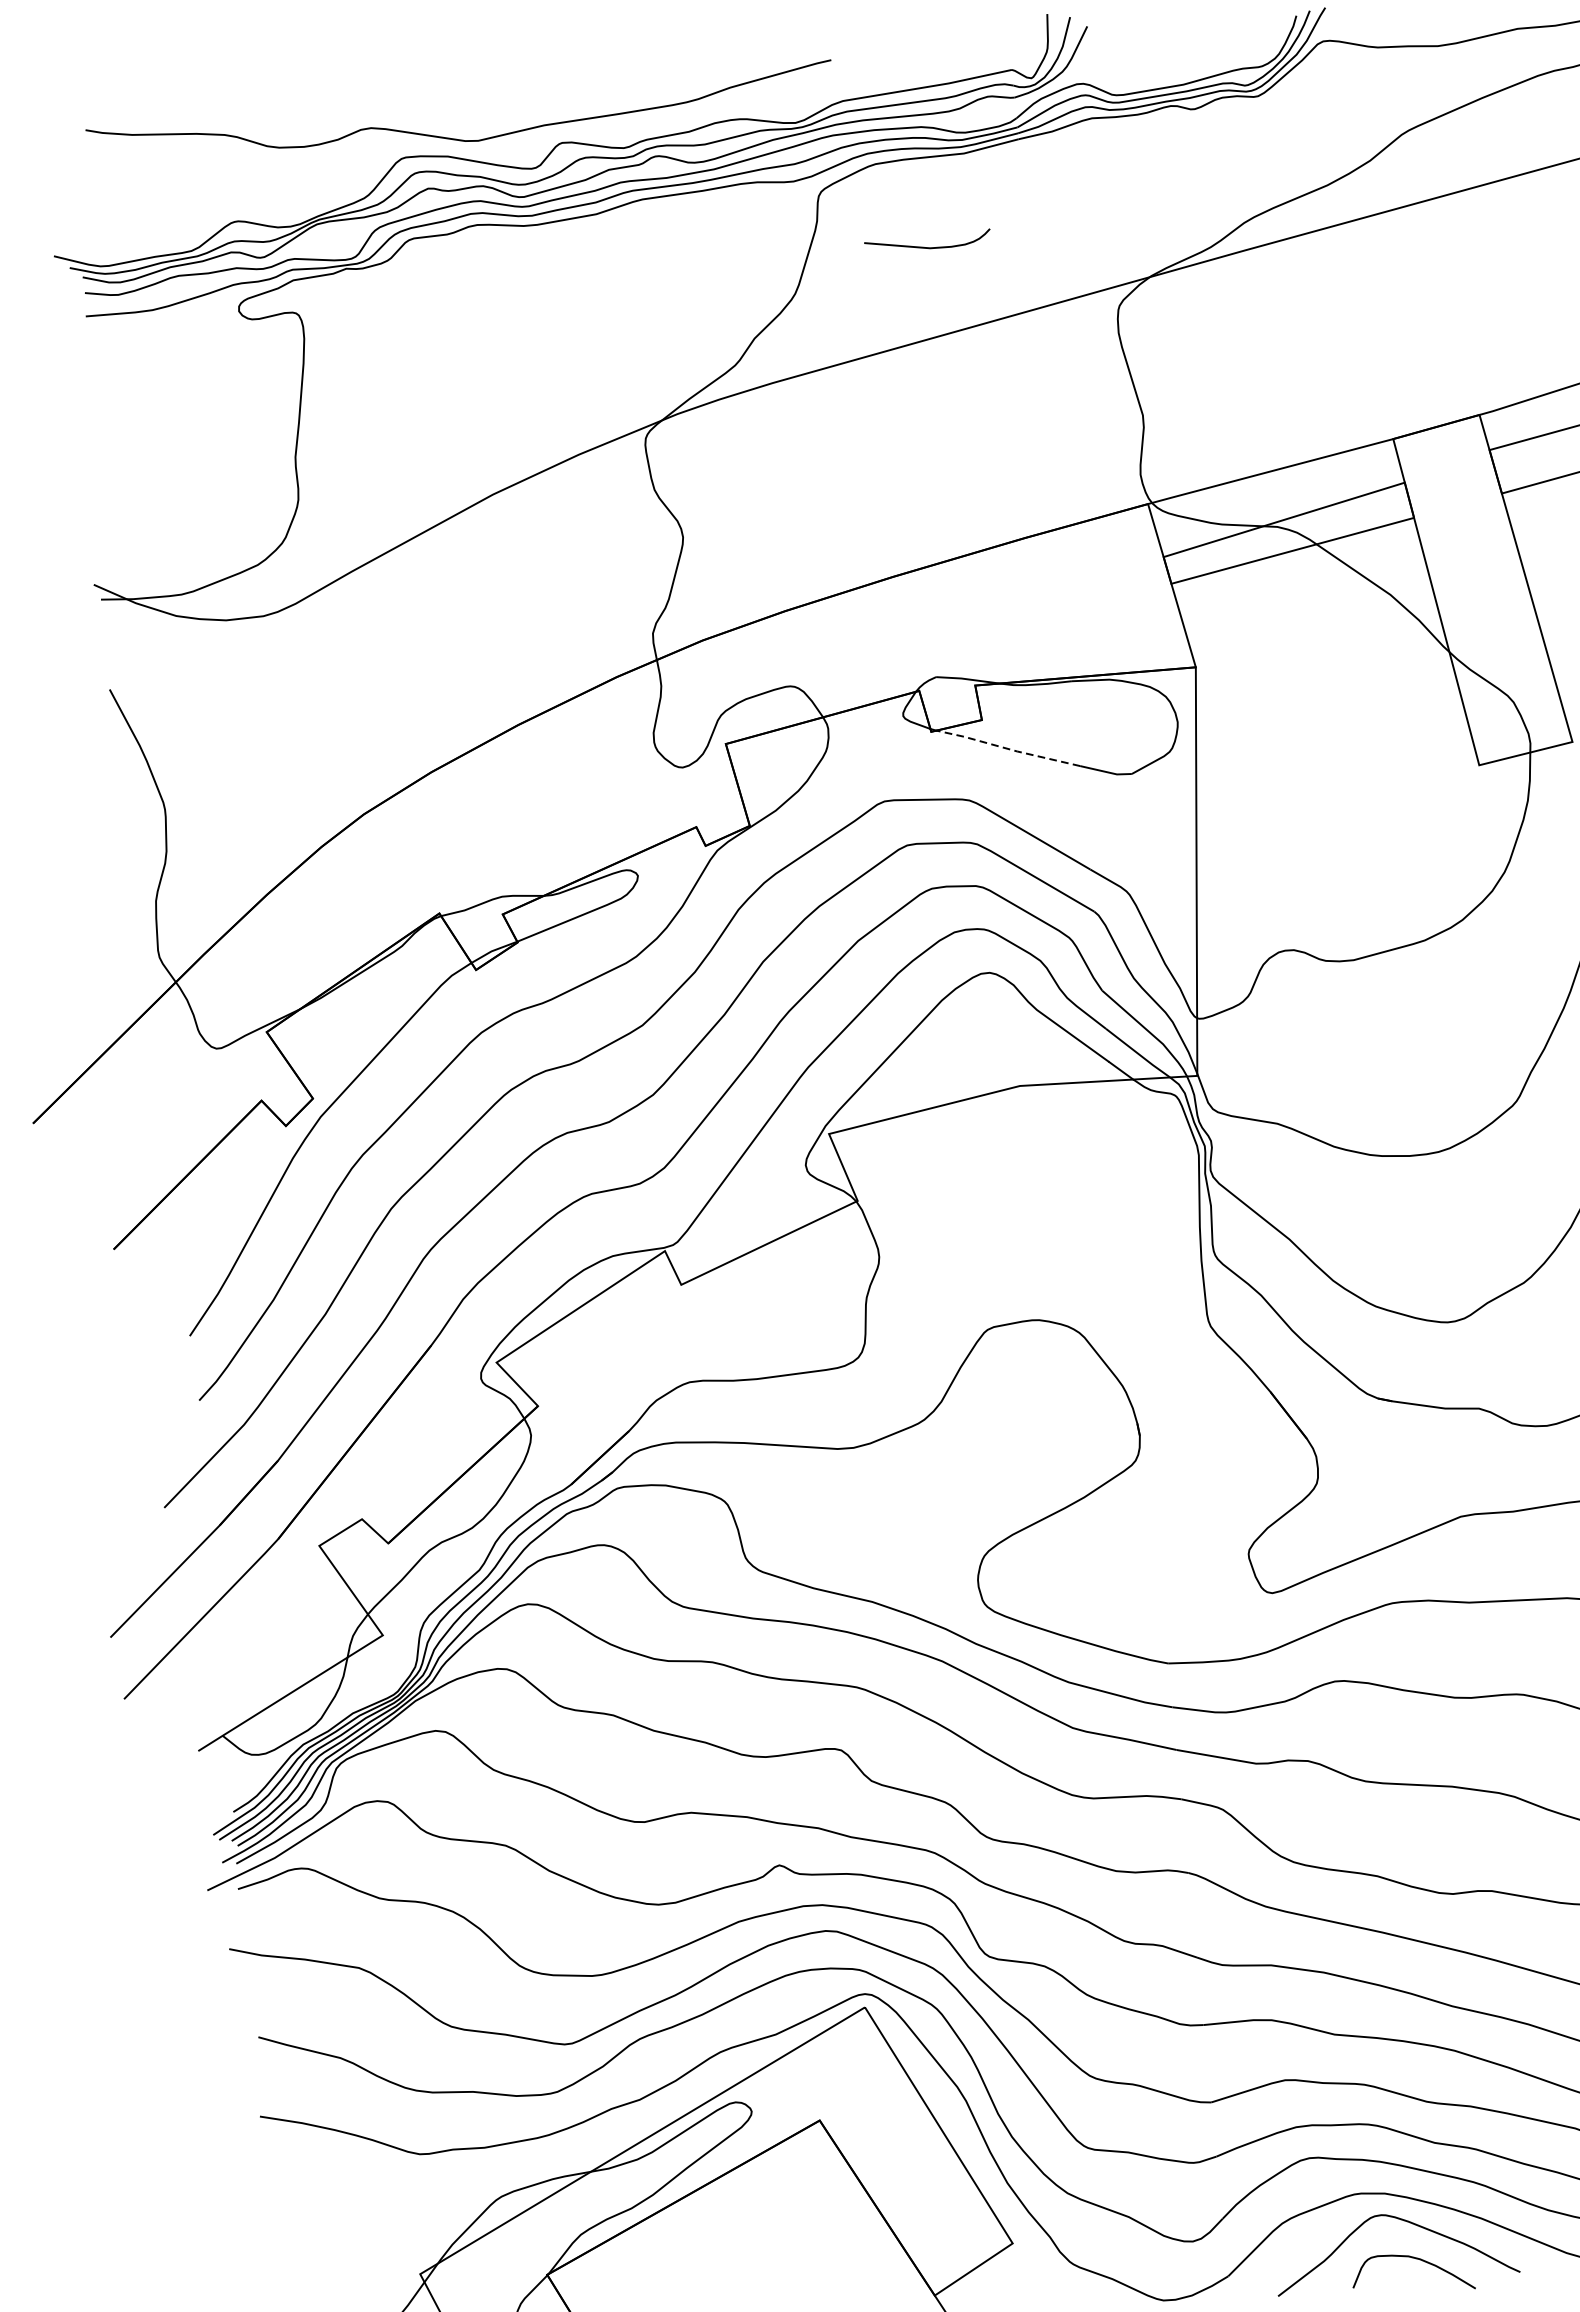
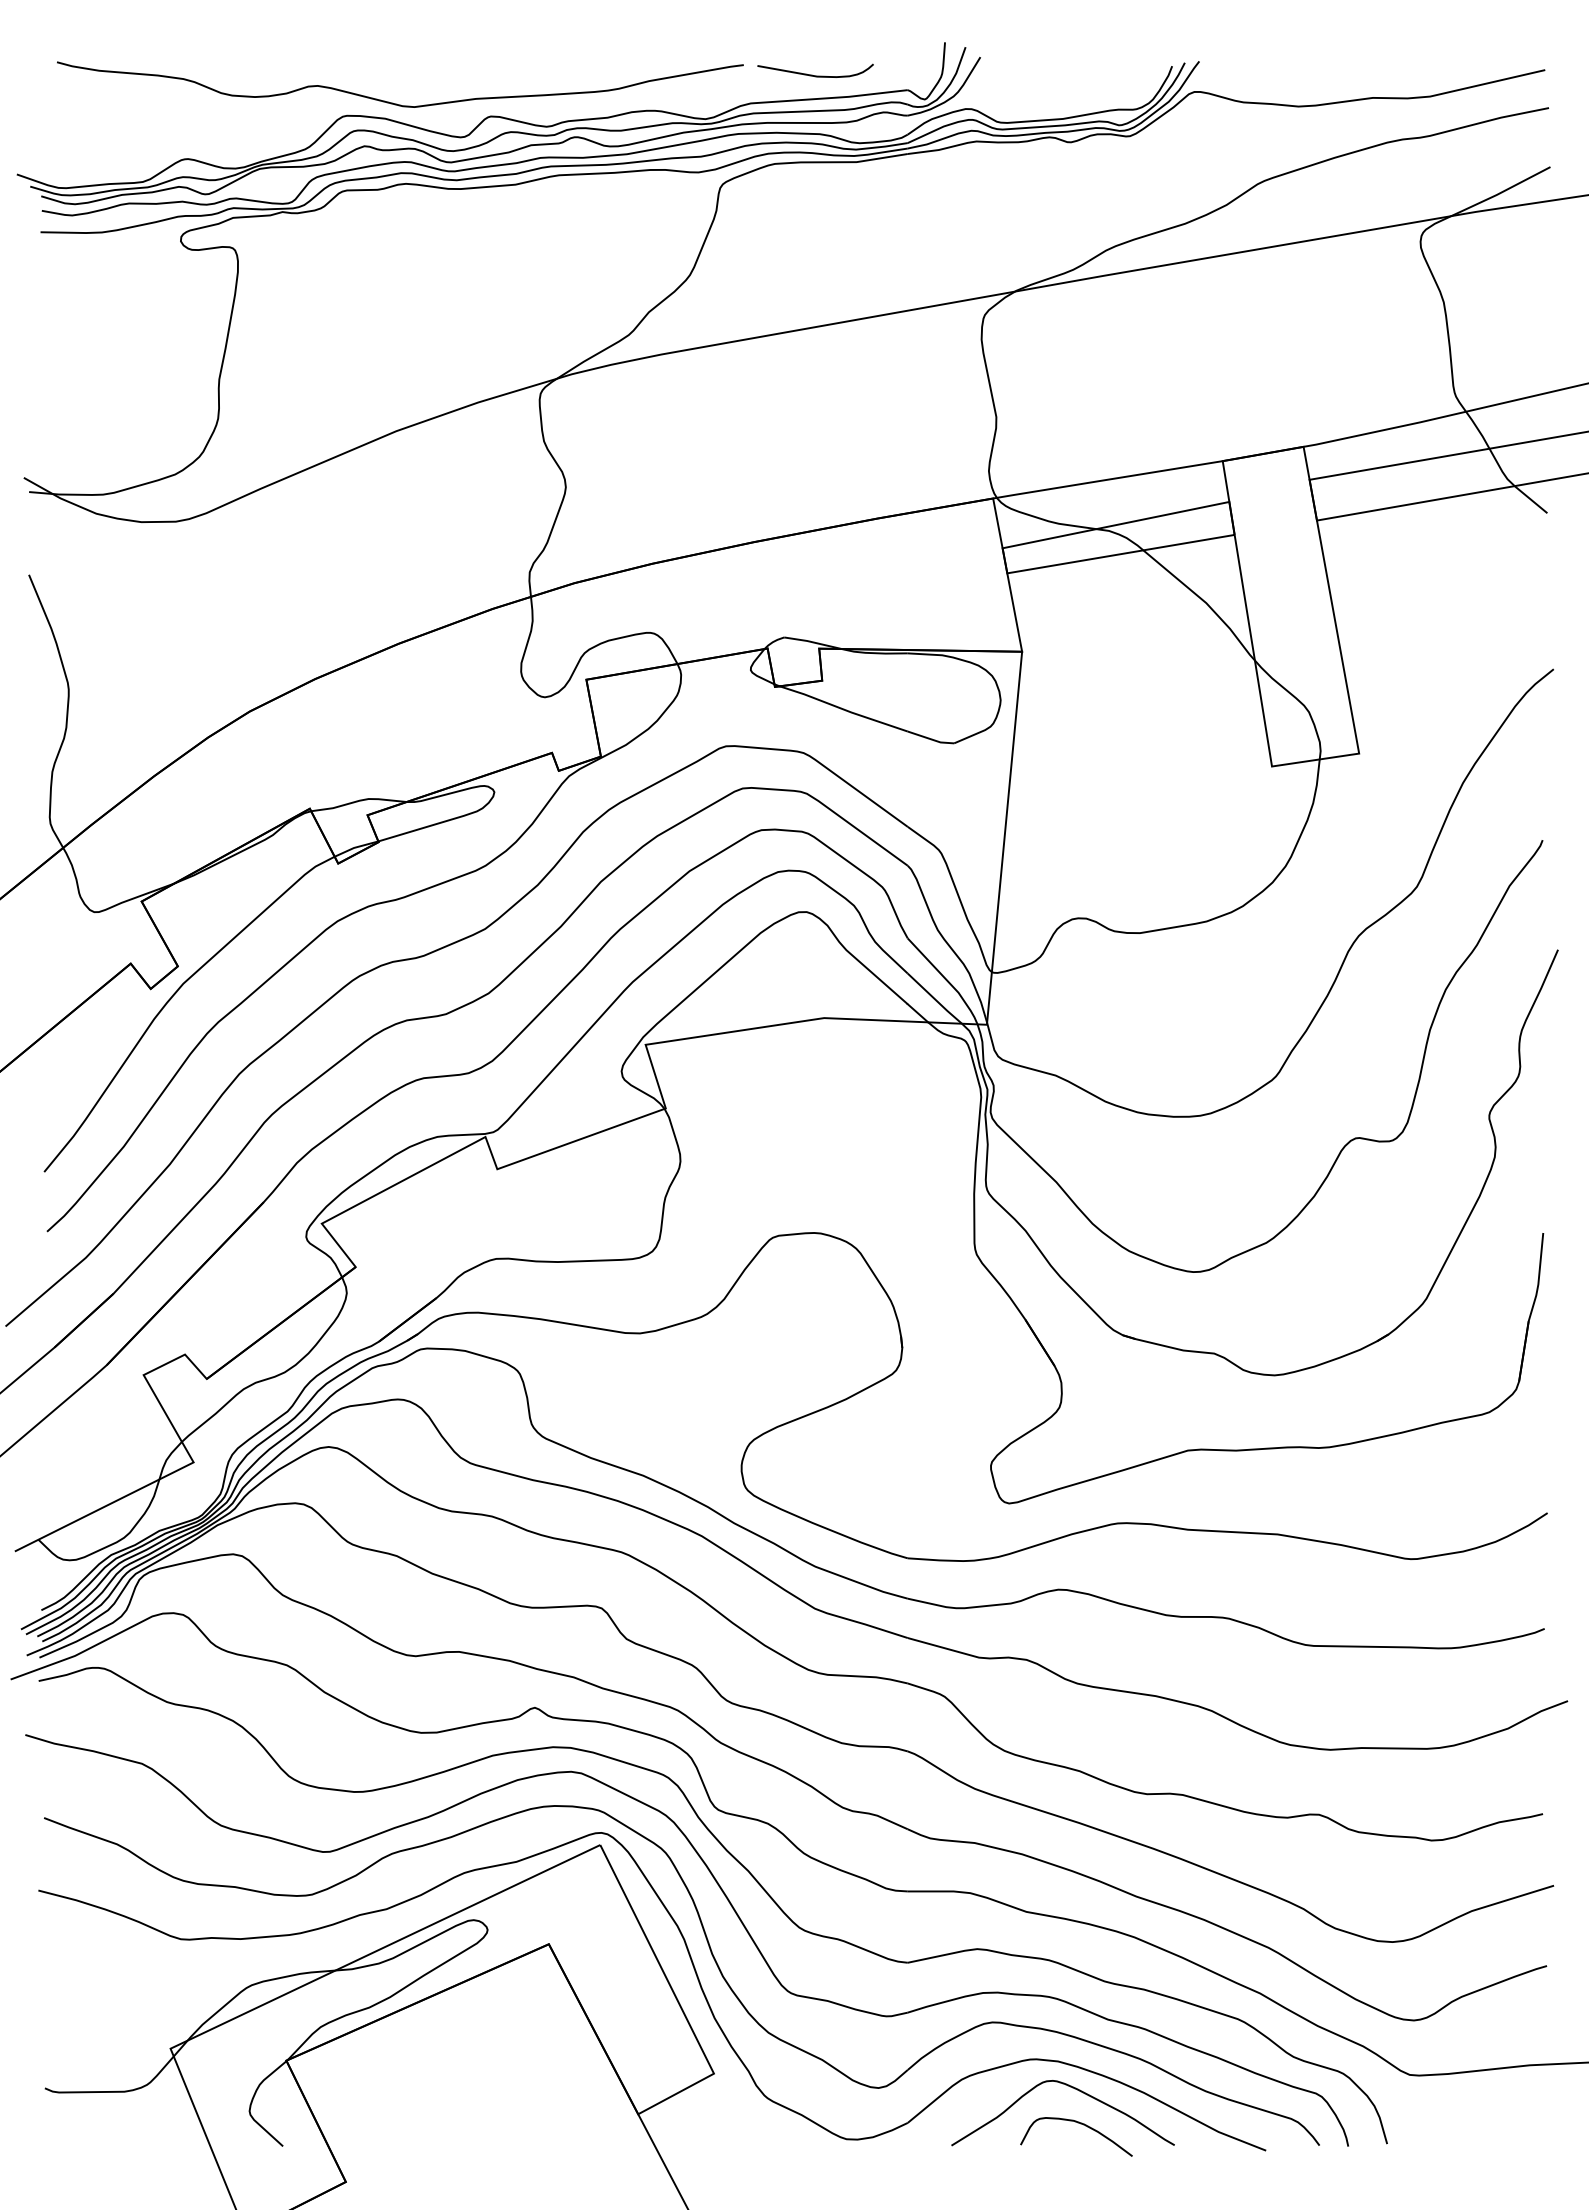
curve: (924, 246) -> (812, 74), moved
line: (1008, 749) -> (843, 709), dashed -> solid

